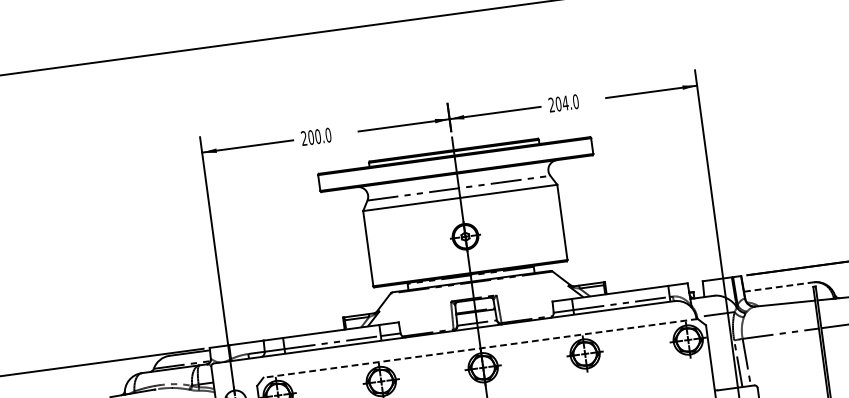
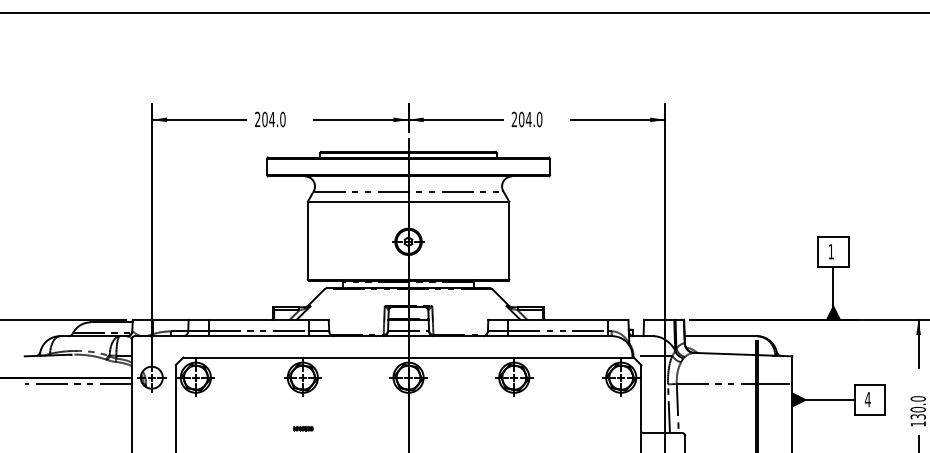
text: (318, 136) -> (272, 119), 200.0 -> 204.0
line: (779, 287) -> (721, 336), dashed -> solid
line: (480, 348) -> (408, 357), dashed -> solid

